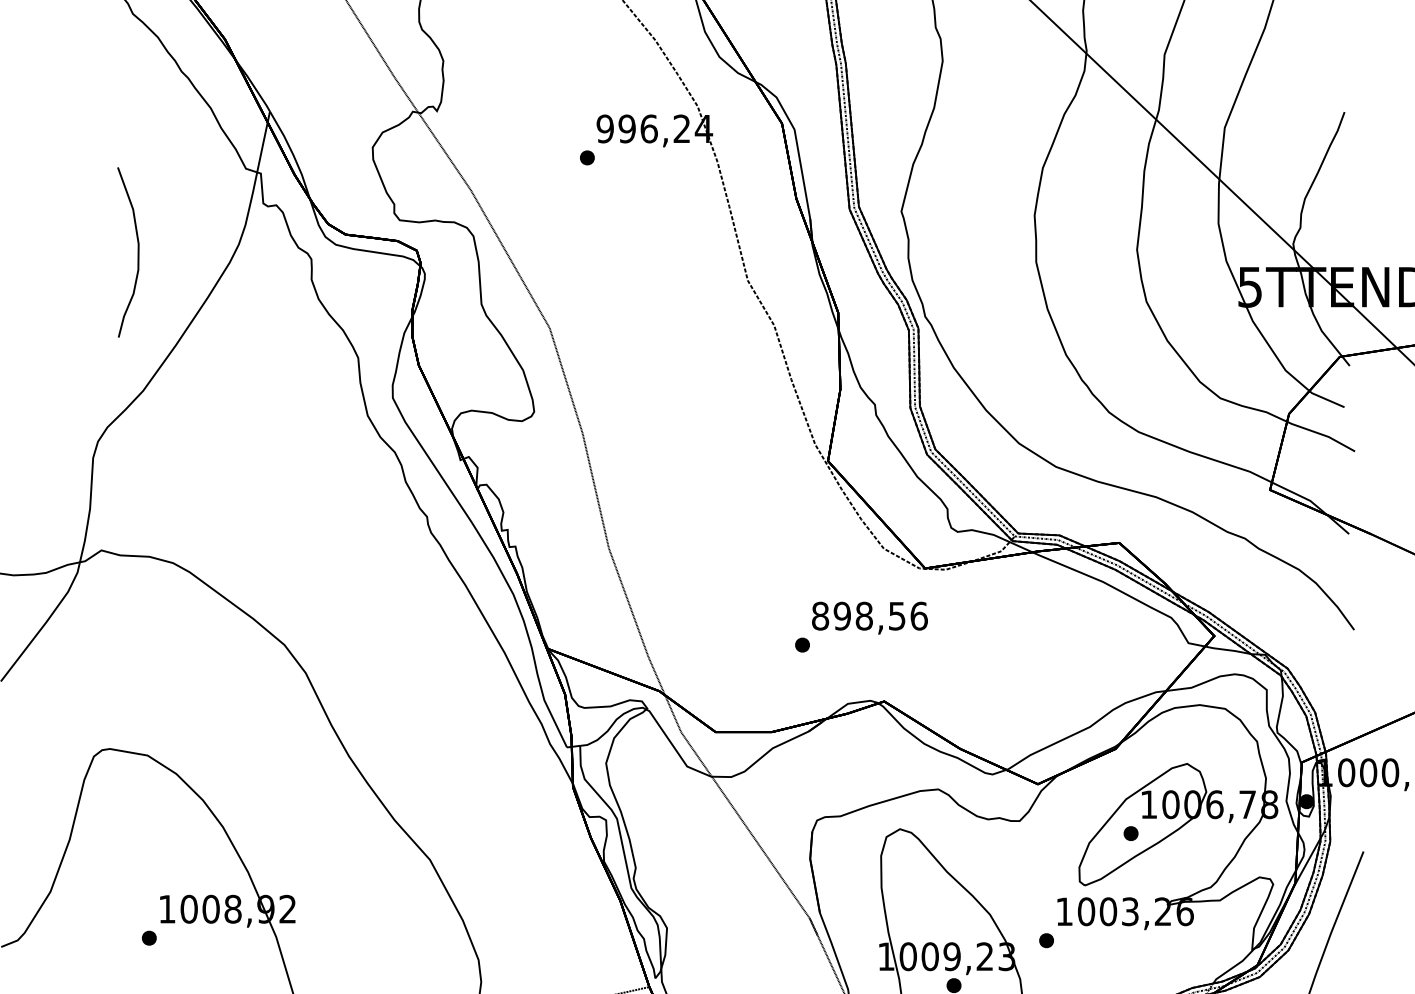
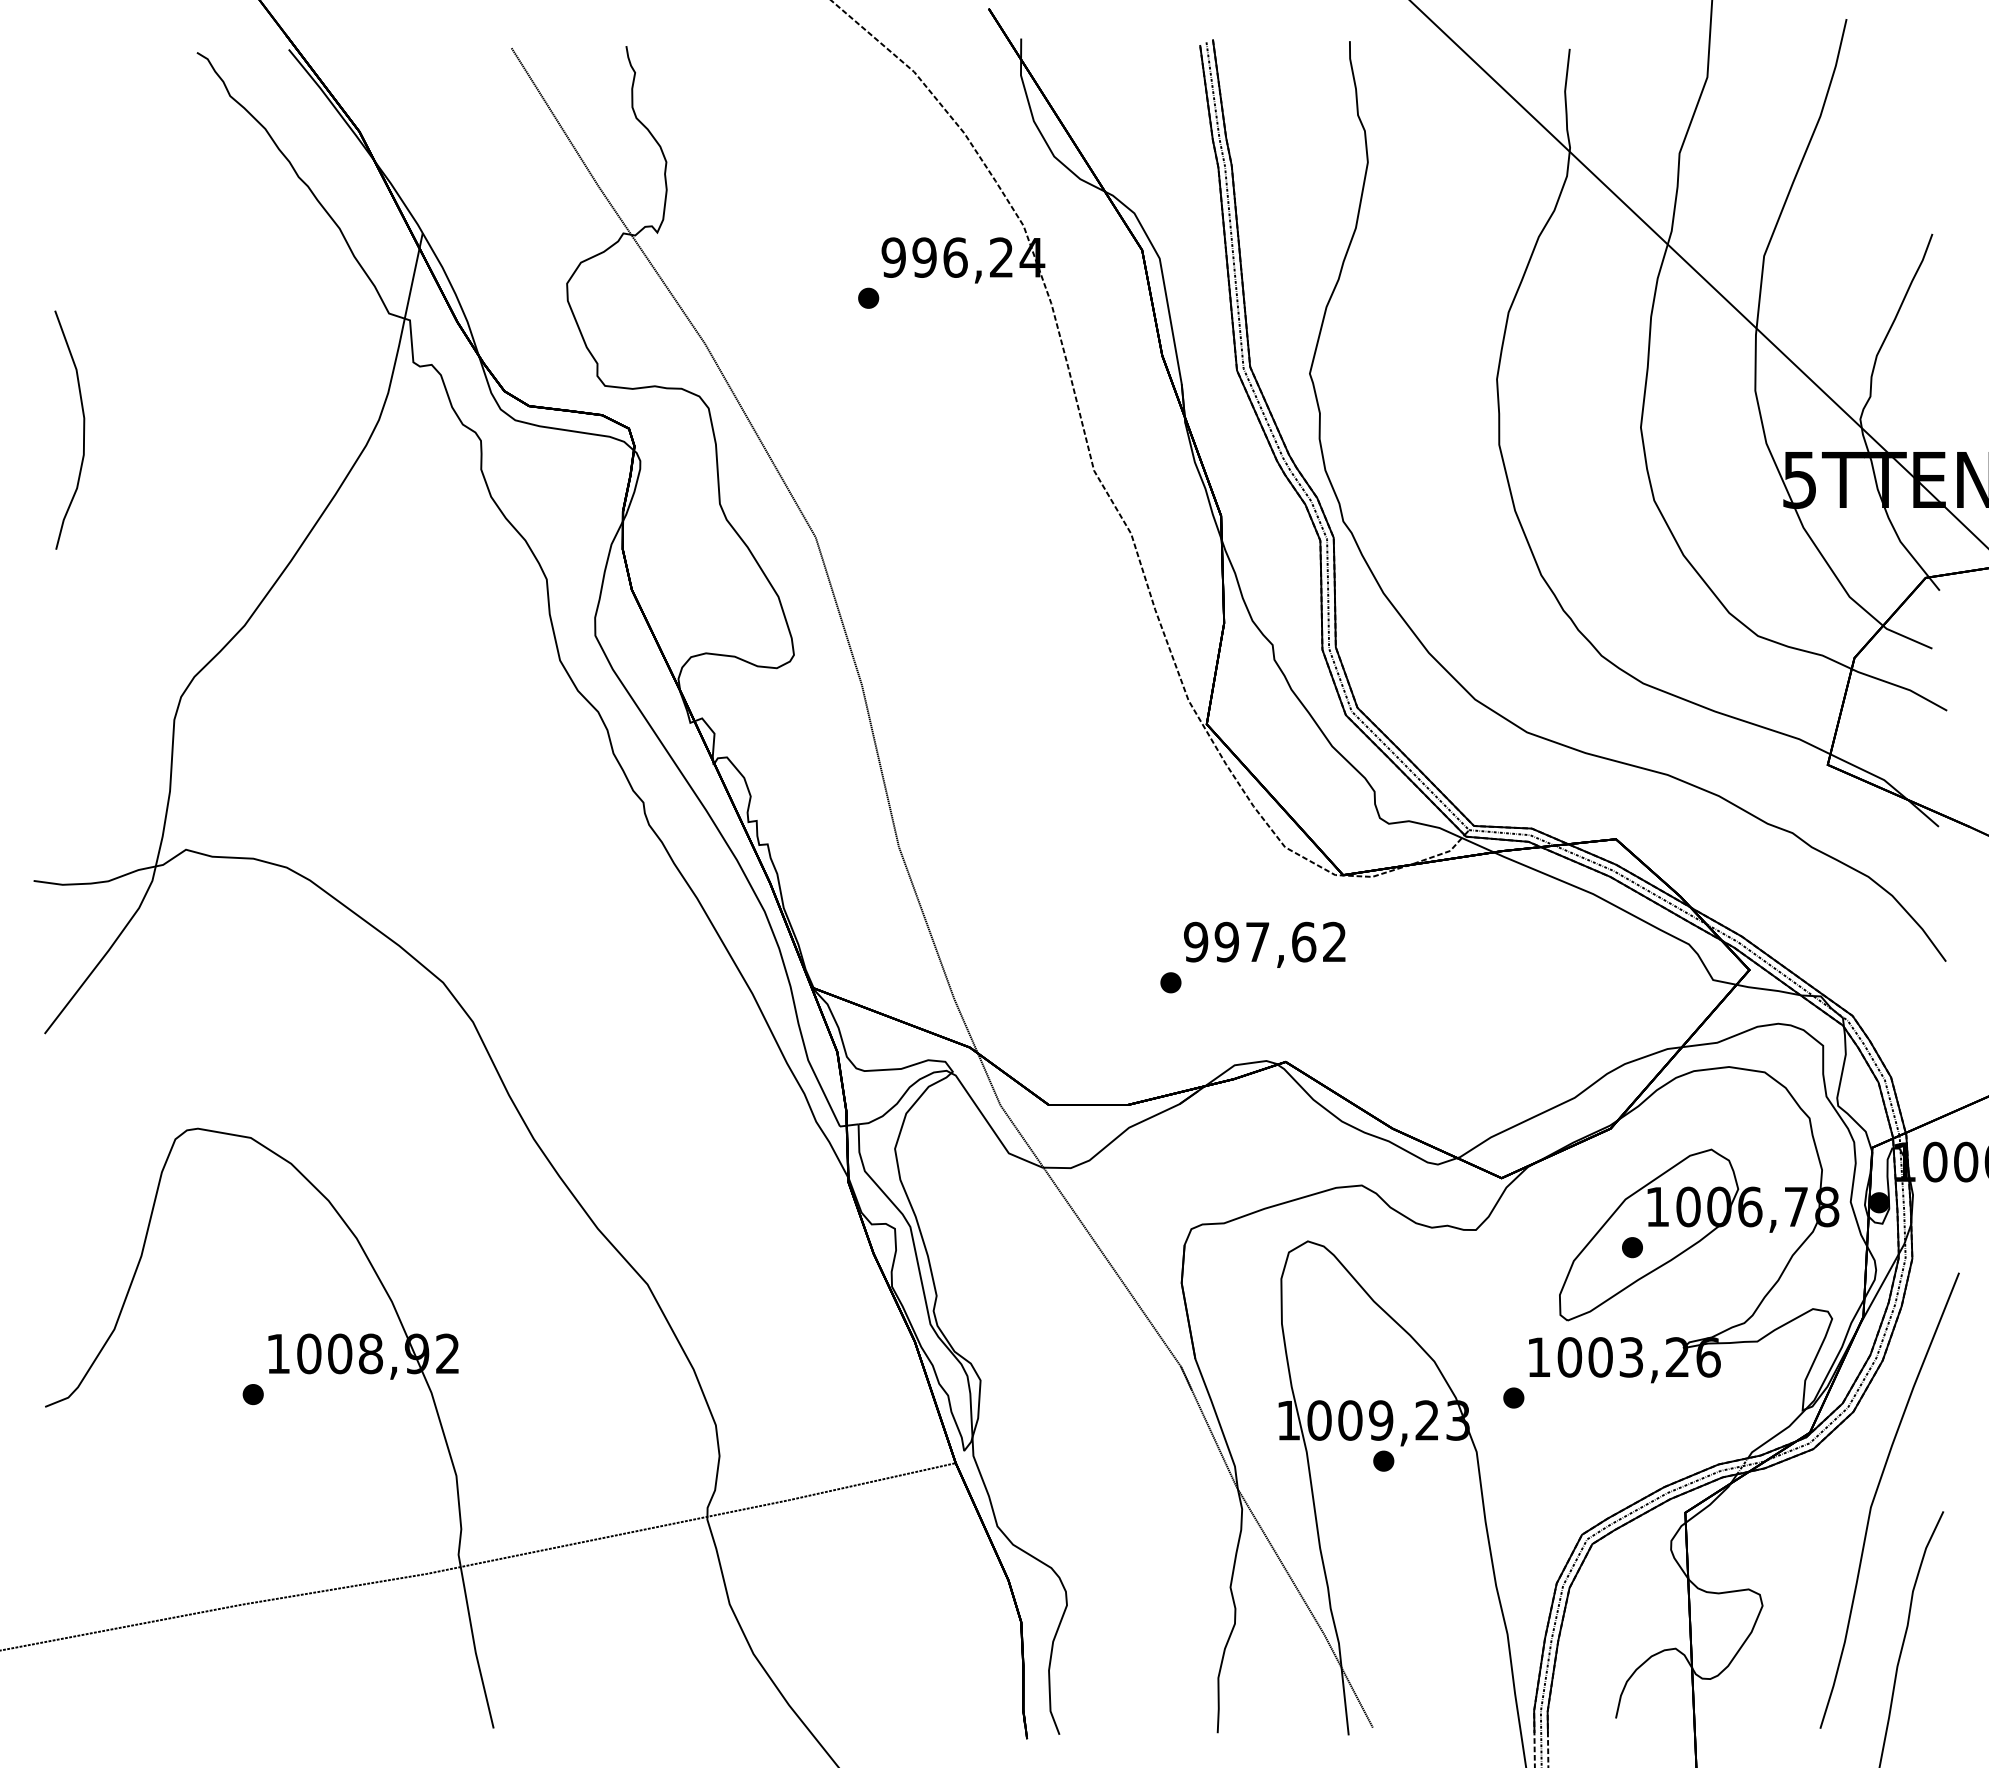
curve: (138, 251) -> (83, 429), moved
text: (869, 615) -> (1265, 941), 898,56 -> 997,62

